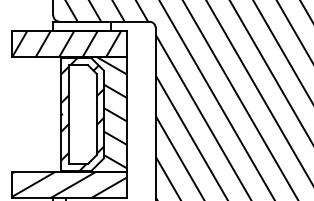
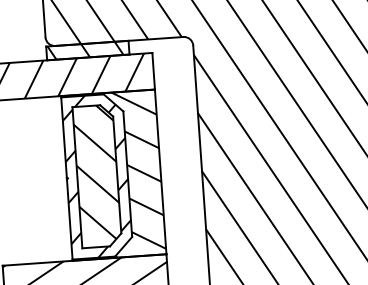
hatch: (80, 26) -> (85, 50), added
hatch: (82, 114) -> (97, 176), added

